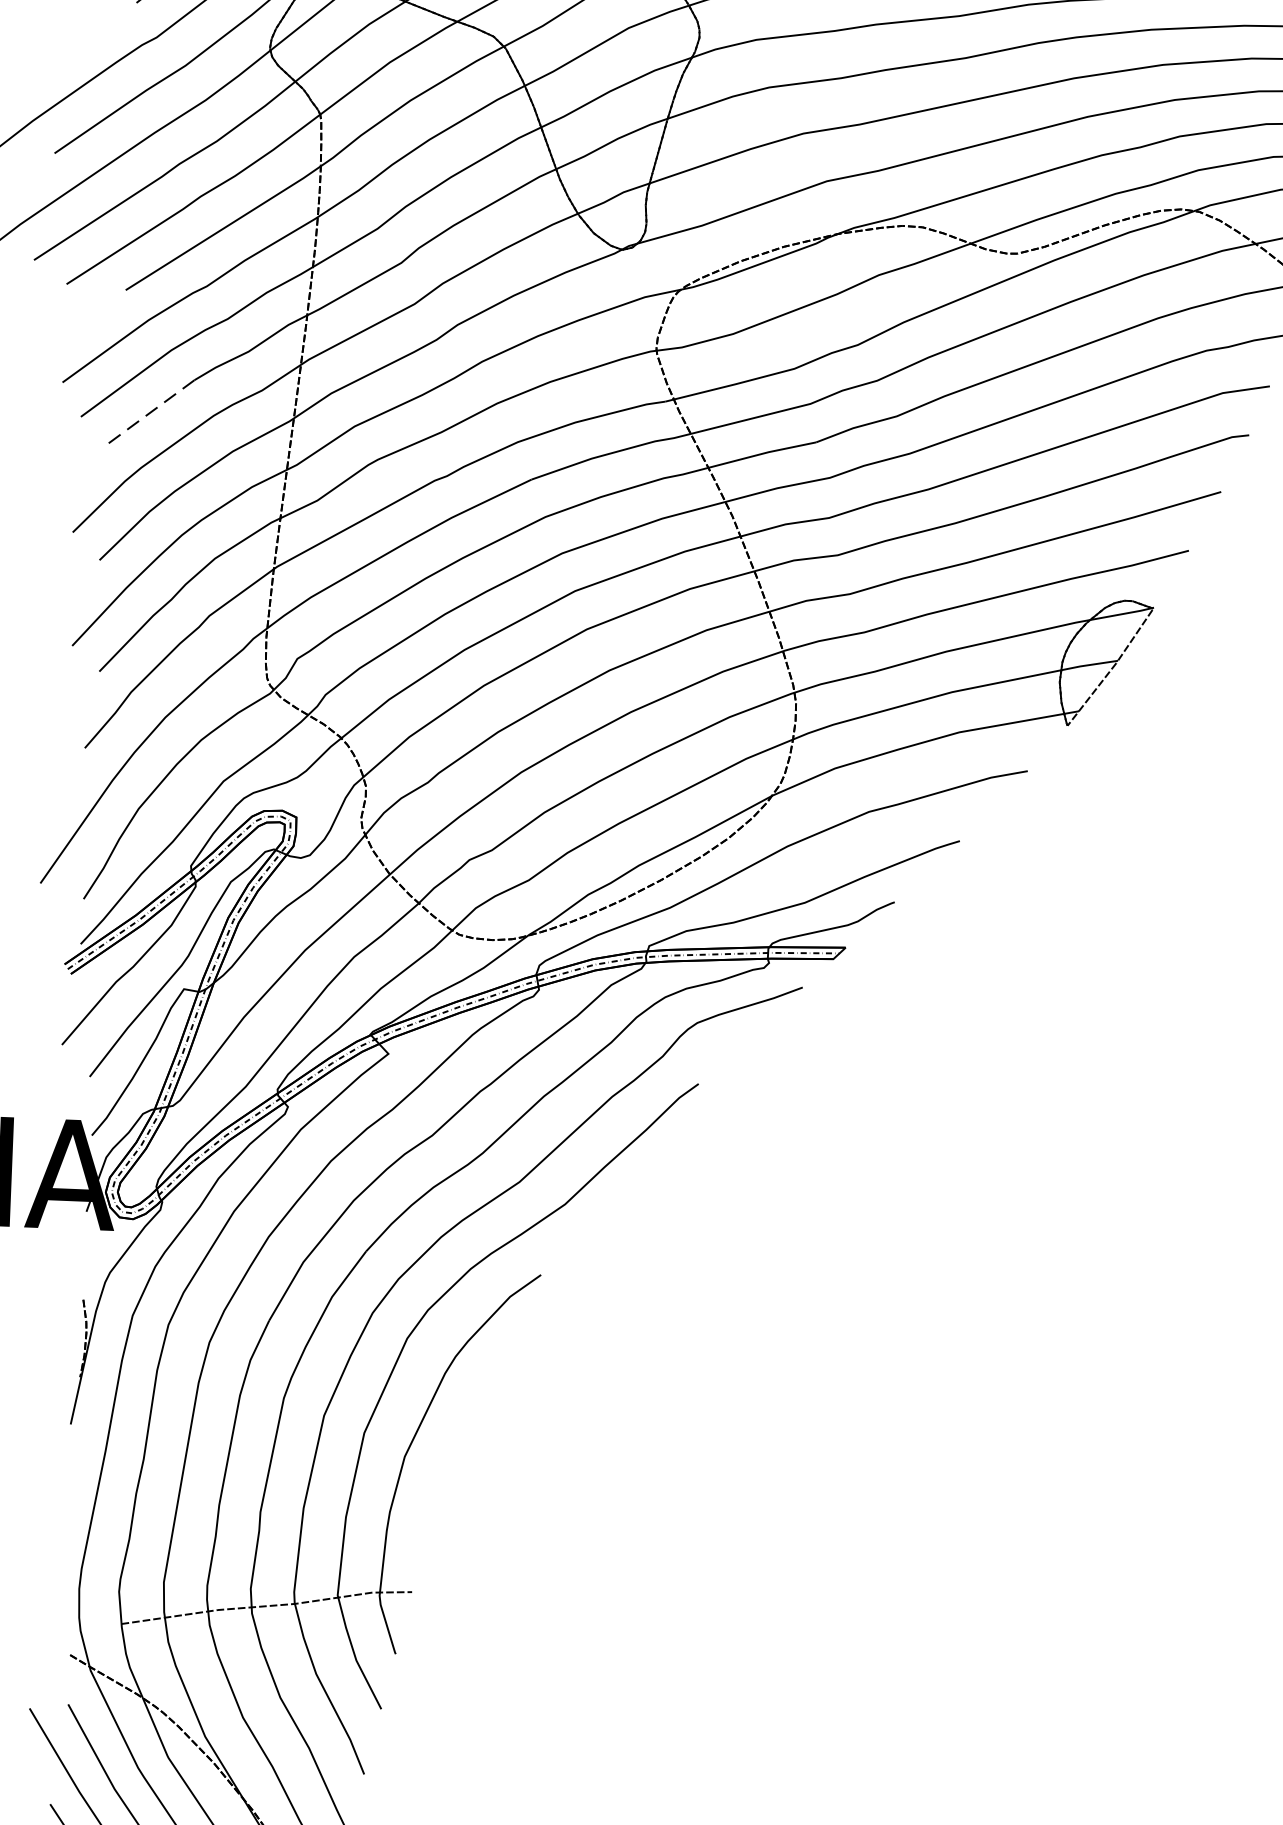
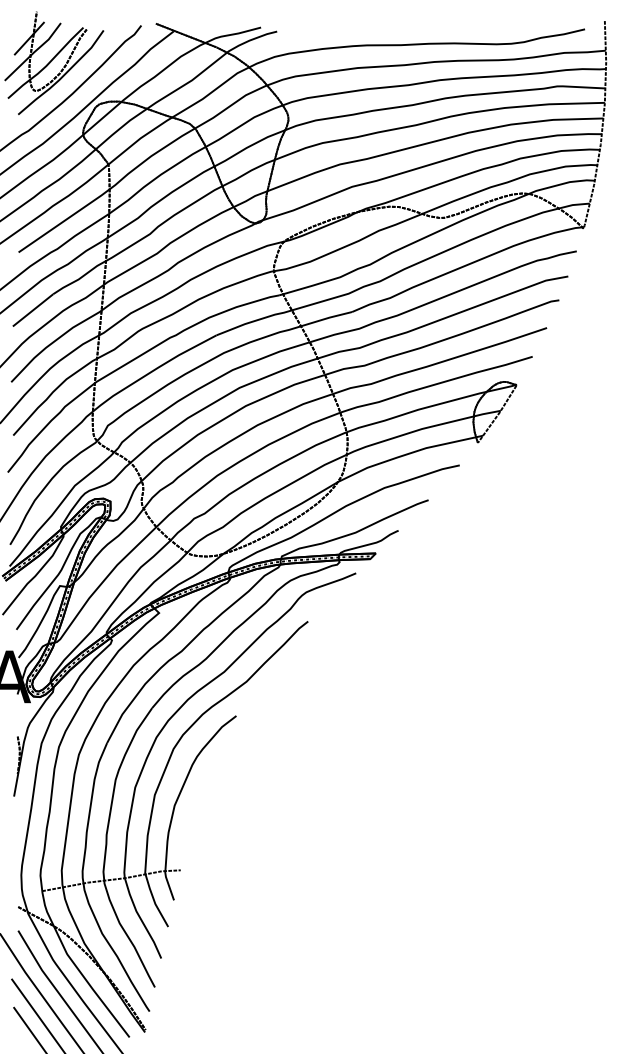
line: (151, 412) -> (33, 310), dashed -> solid

